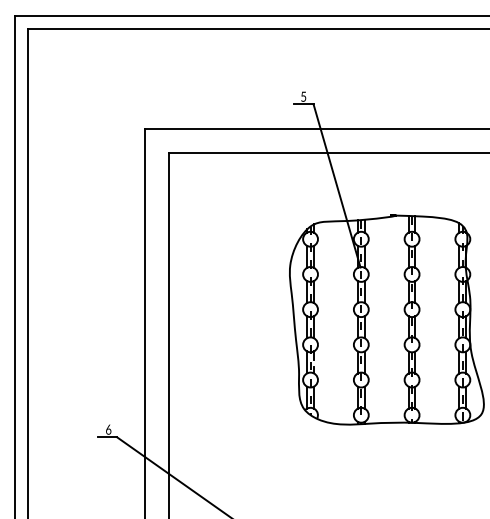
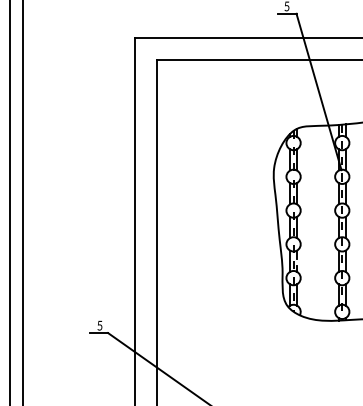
text: (108, 429) -> (99, 325), 6 -> 5

